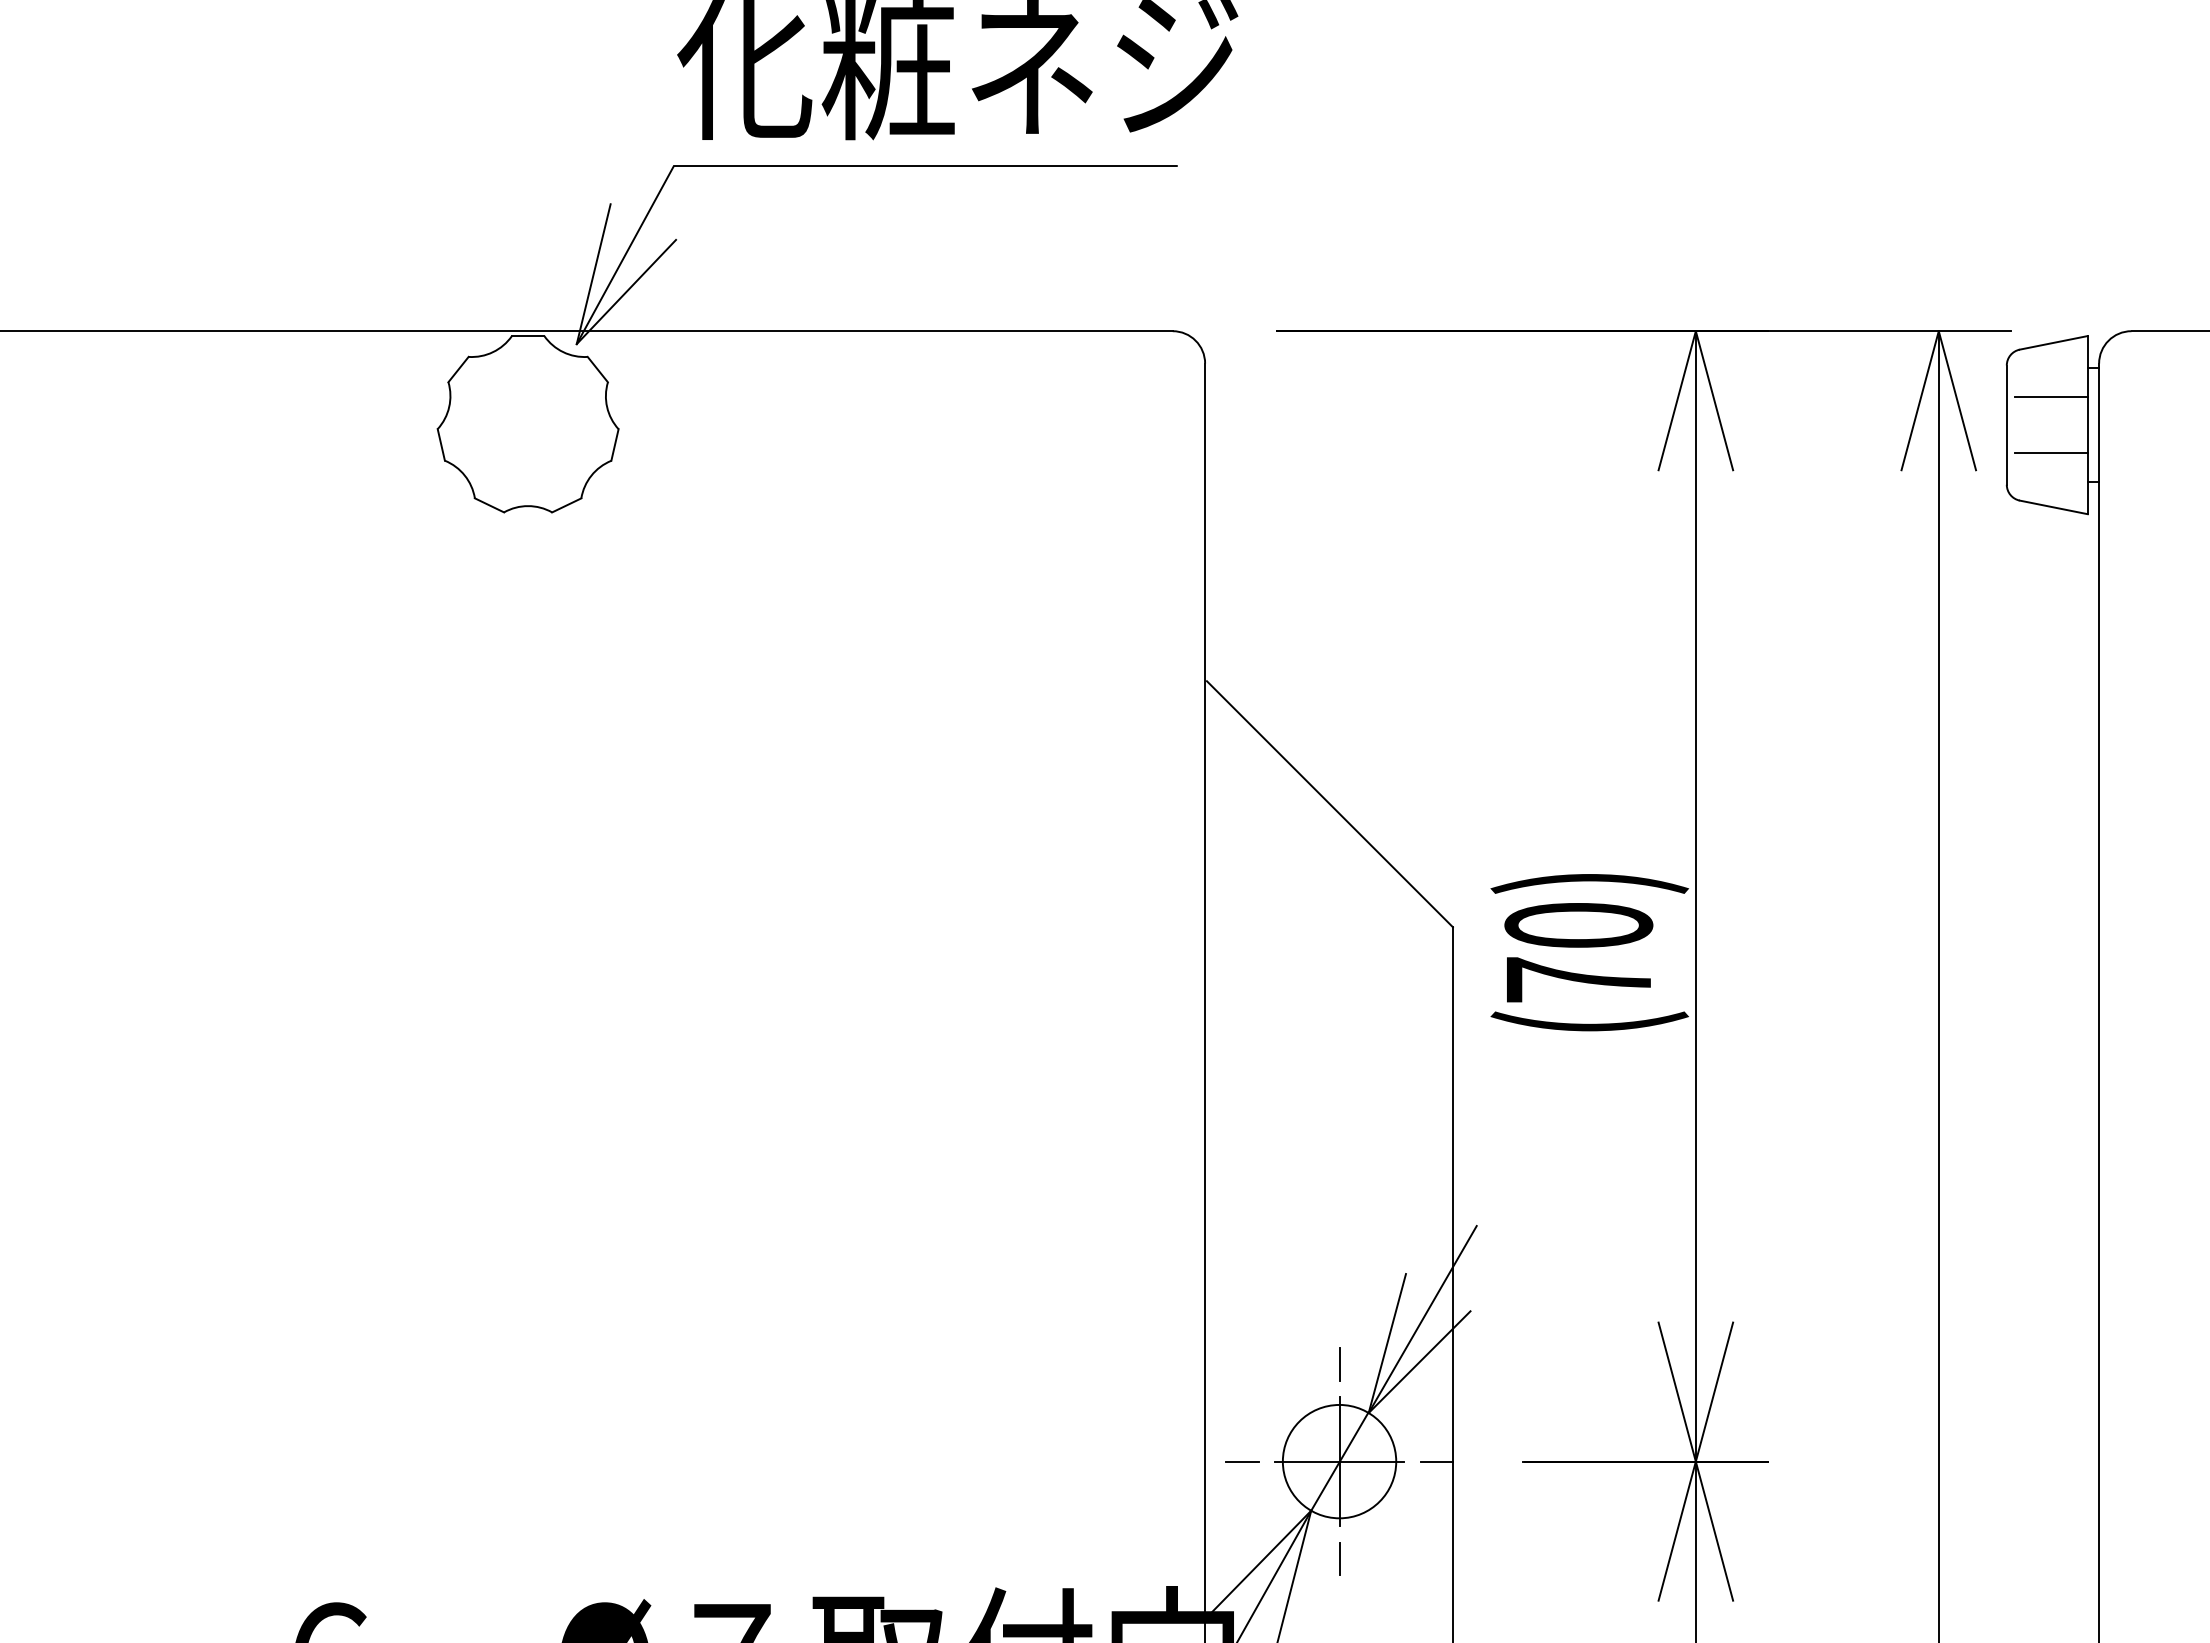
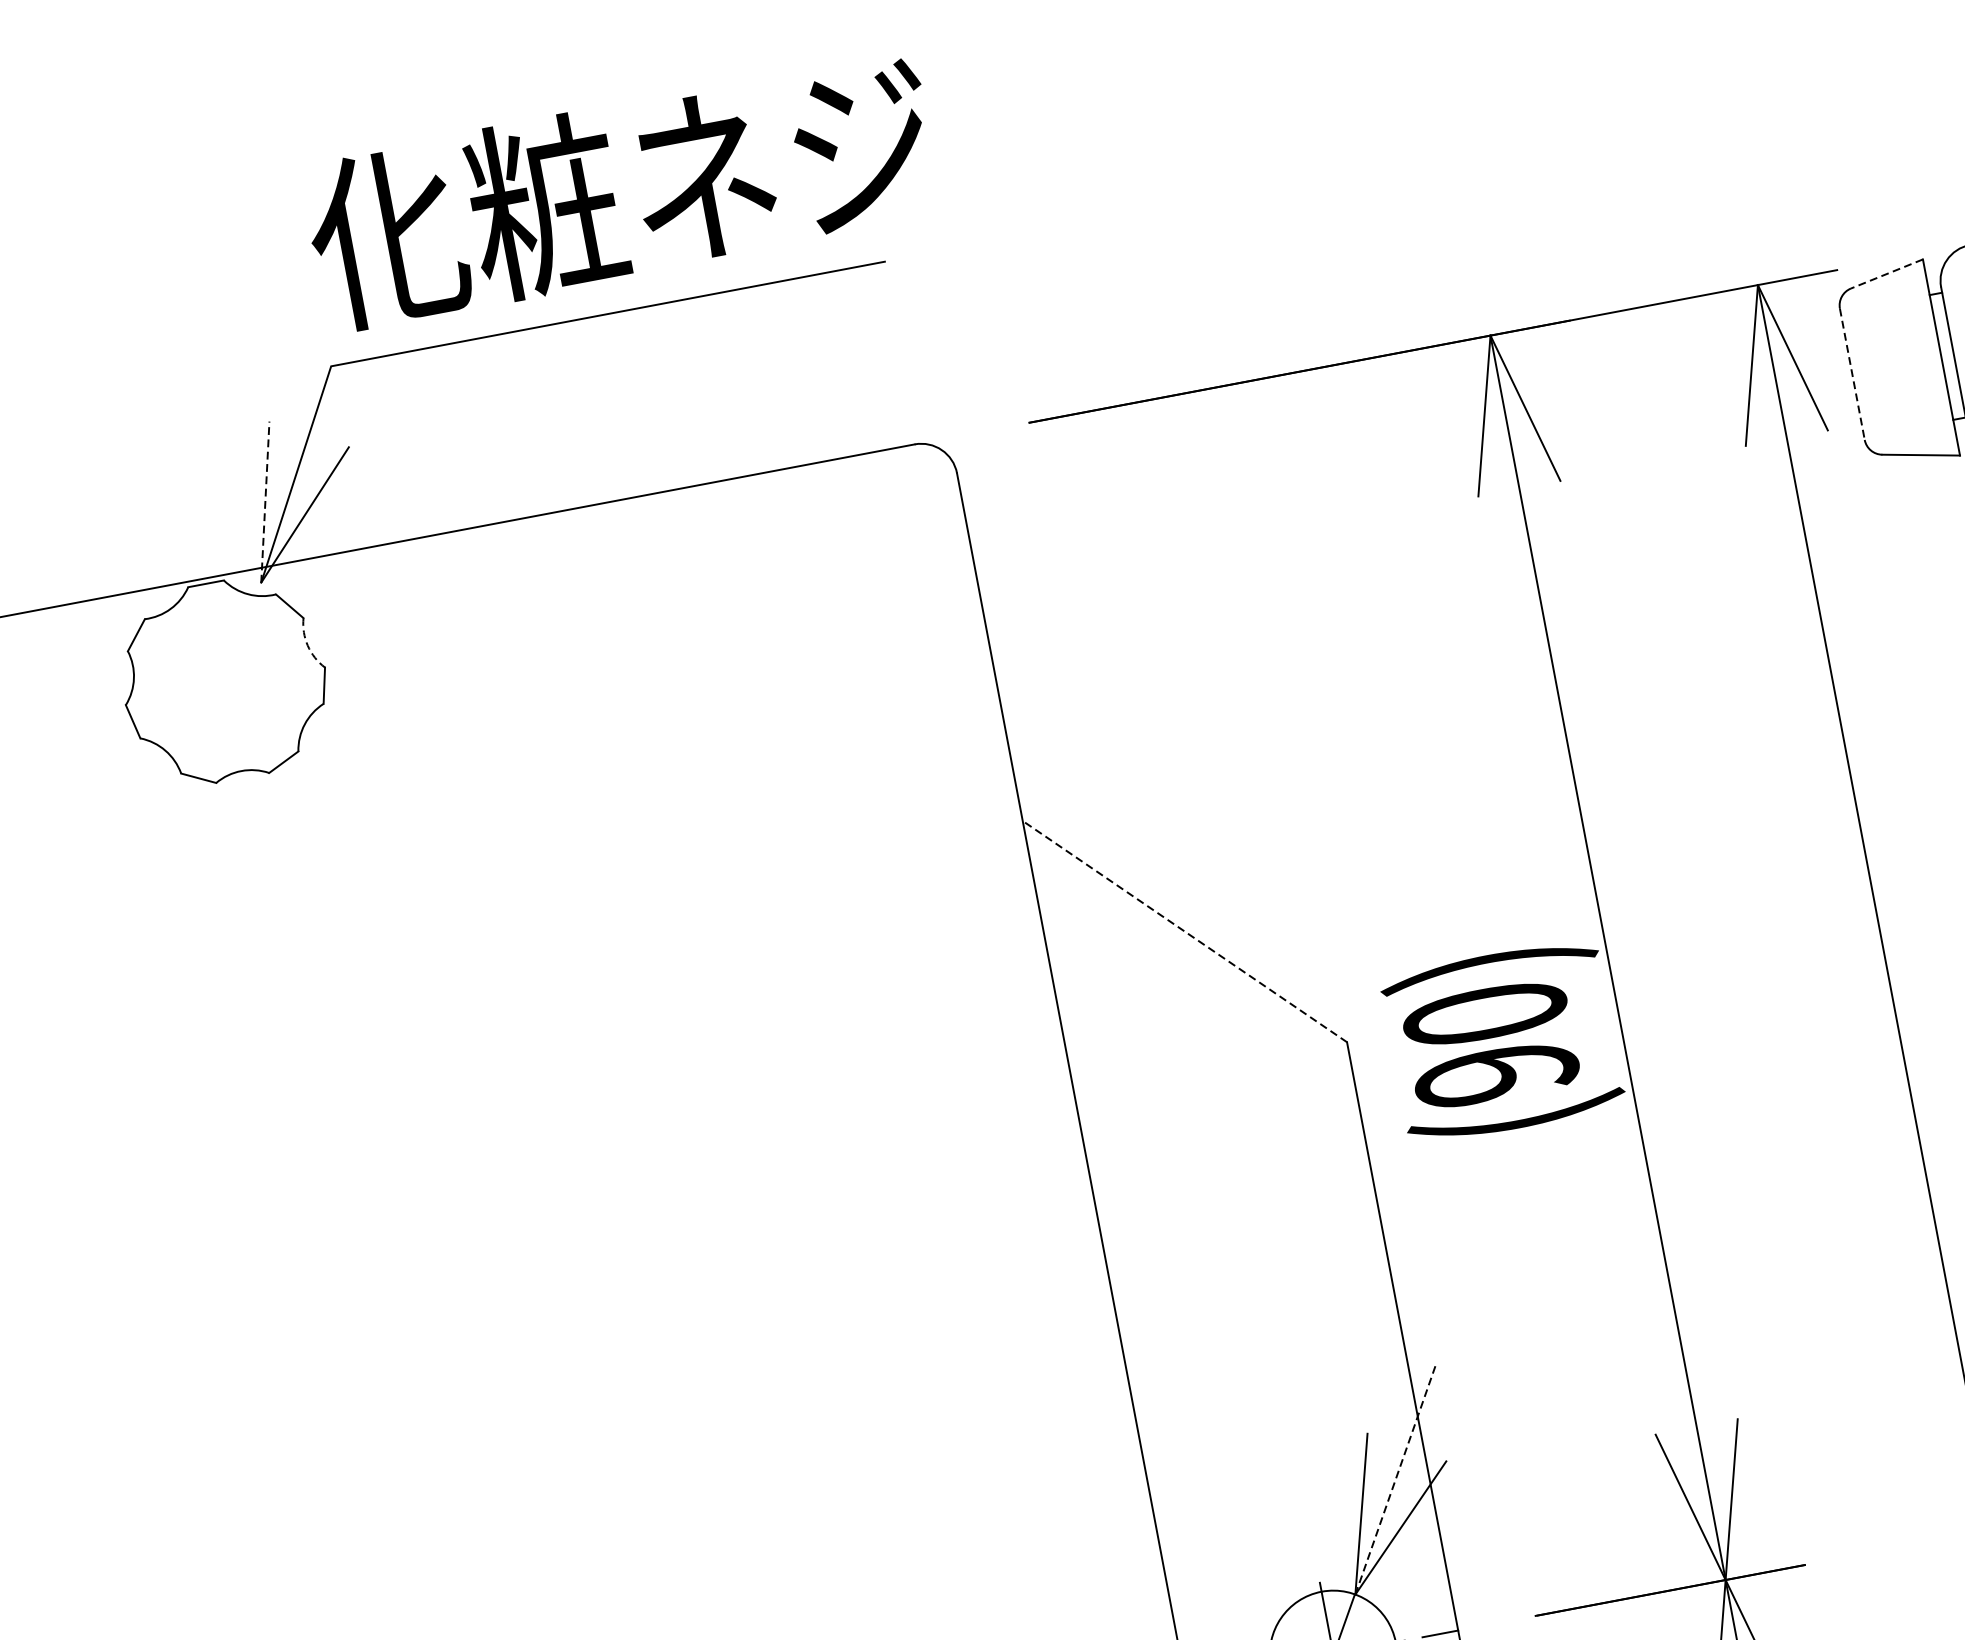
line: (593, 274) -> (265, 502), solid -> dashed
line: (2053, 342) -> (1886, 273), solid -> dashed
line: (2050, 396) -> (1894, 333), removed
arc: (607, 407) -> (308, 645), solid -> dashed
line: (2006, 425) -> (1852, 374), solid -> dashed
line: (2050, 453) -> (1906, 396), removed
line: (1329, 804) -> (1185, 932), solid -> dashed
text: (1578, 979) -> (1496, 1073), (70) -> (90)
line: (1423, 1318) -> (1396, 1479), solid -> dashed
line: (1339, 1364) -> (1313, 1547), removed

